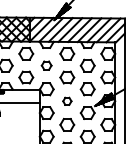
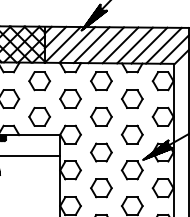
part: (46, 65) -> (70, 98), size x1.43
part: (67, 101) -> (101, 152), size x1.67

